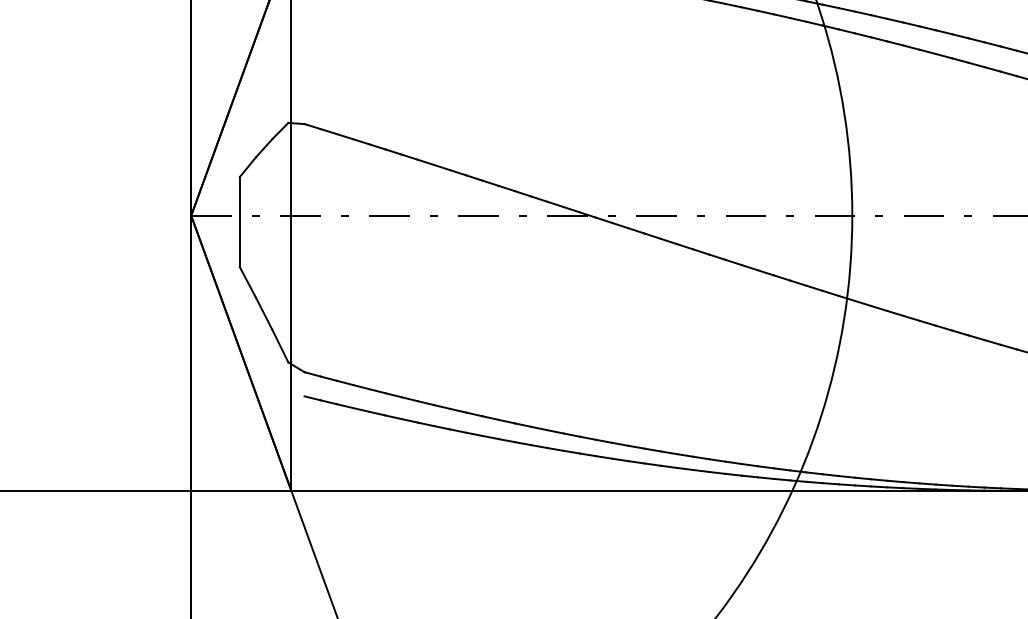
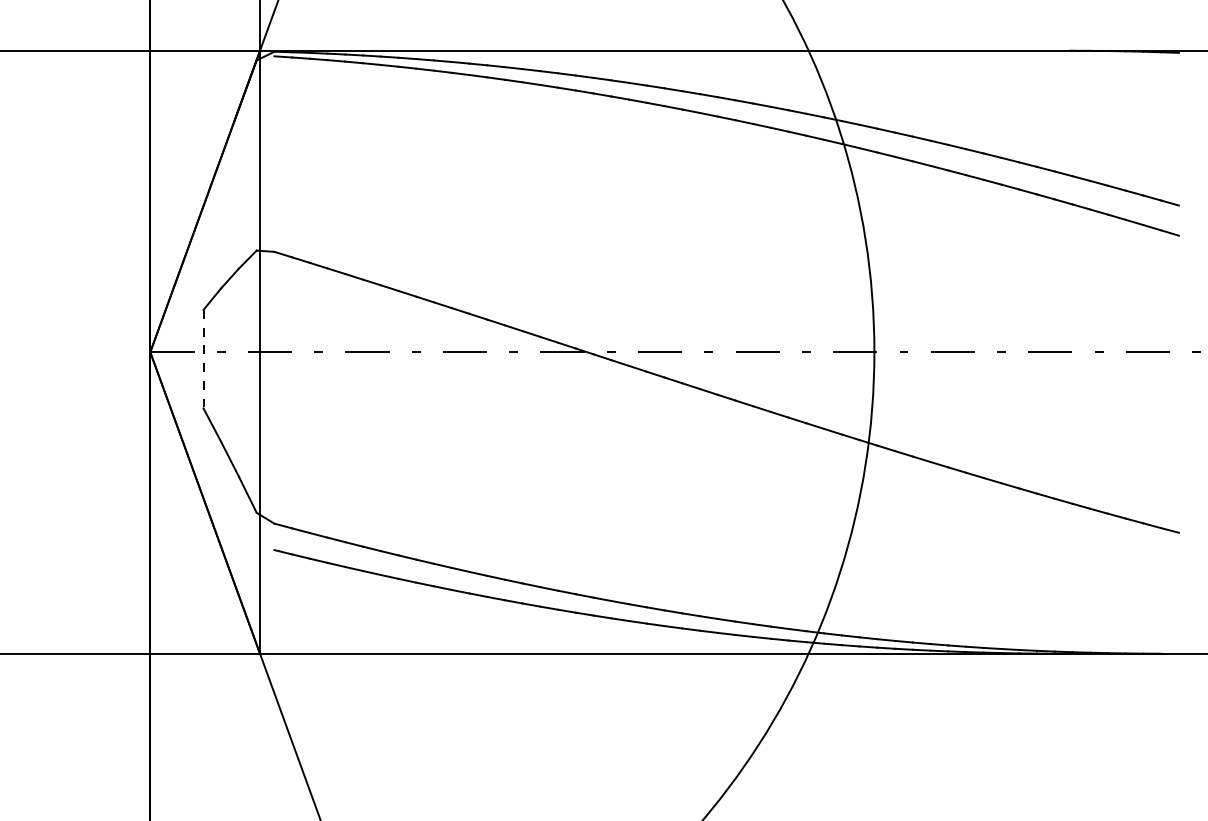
line: (239, 222) -> (203, 359), solid -> dashed

